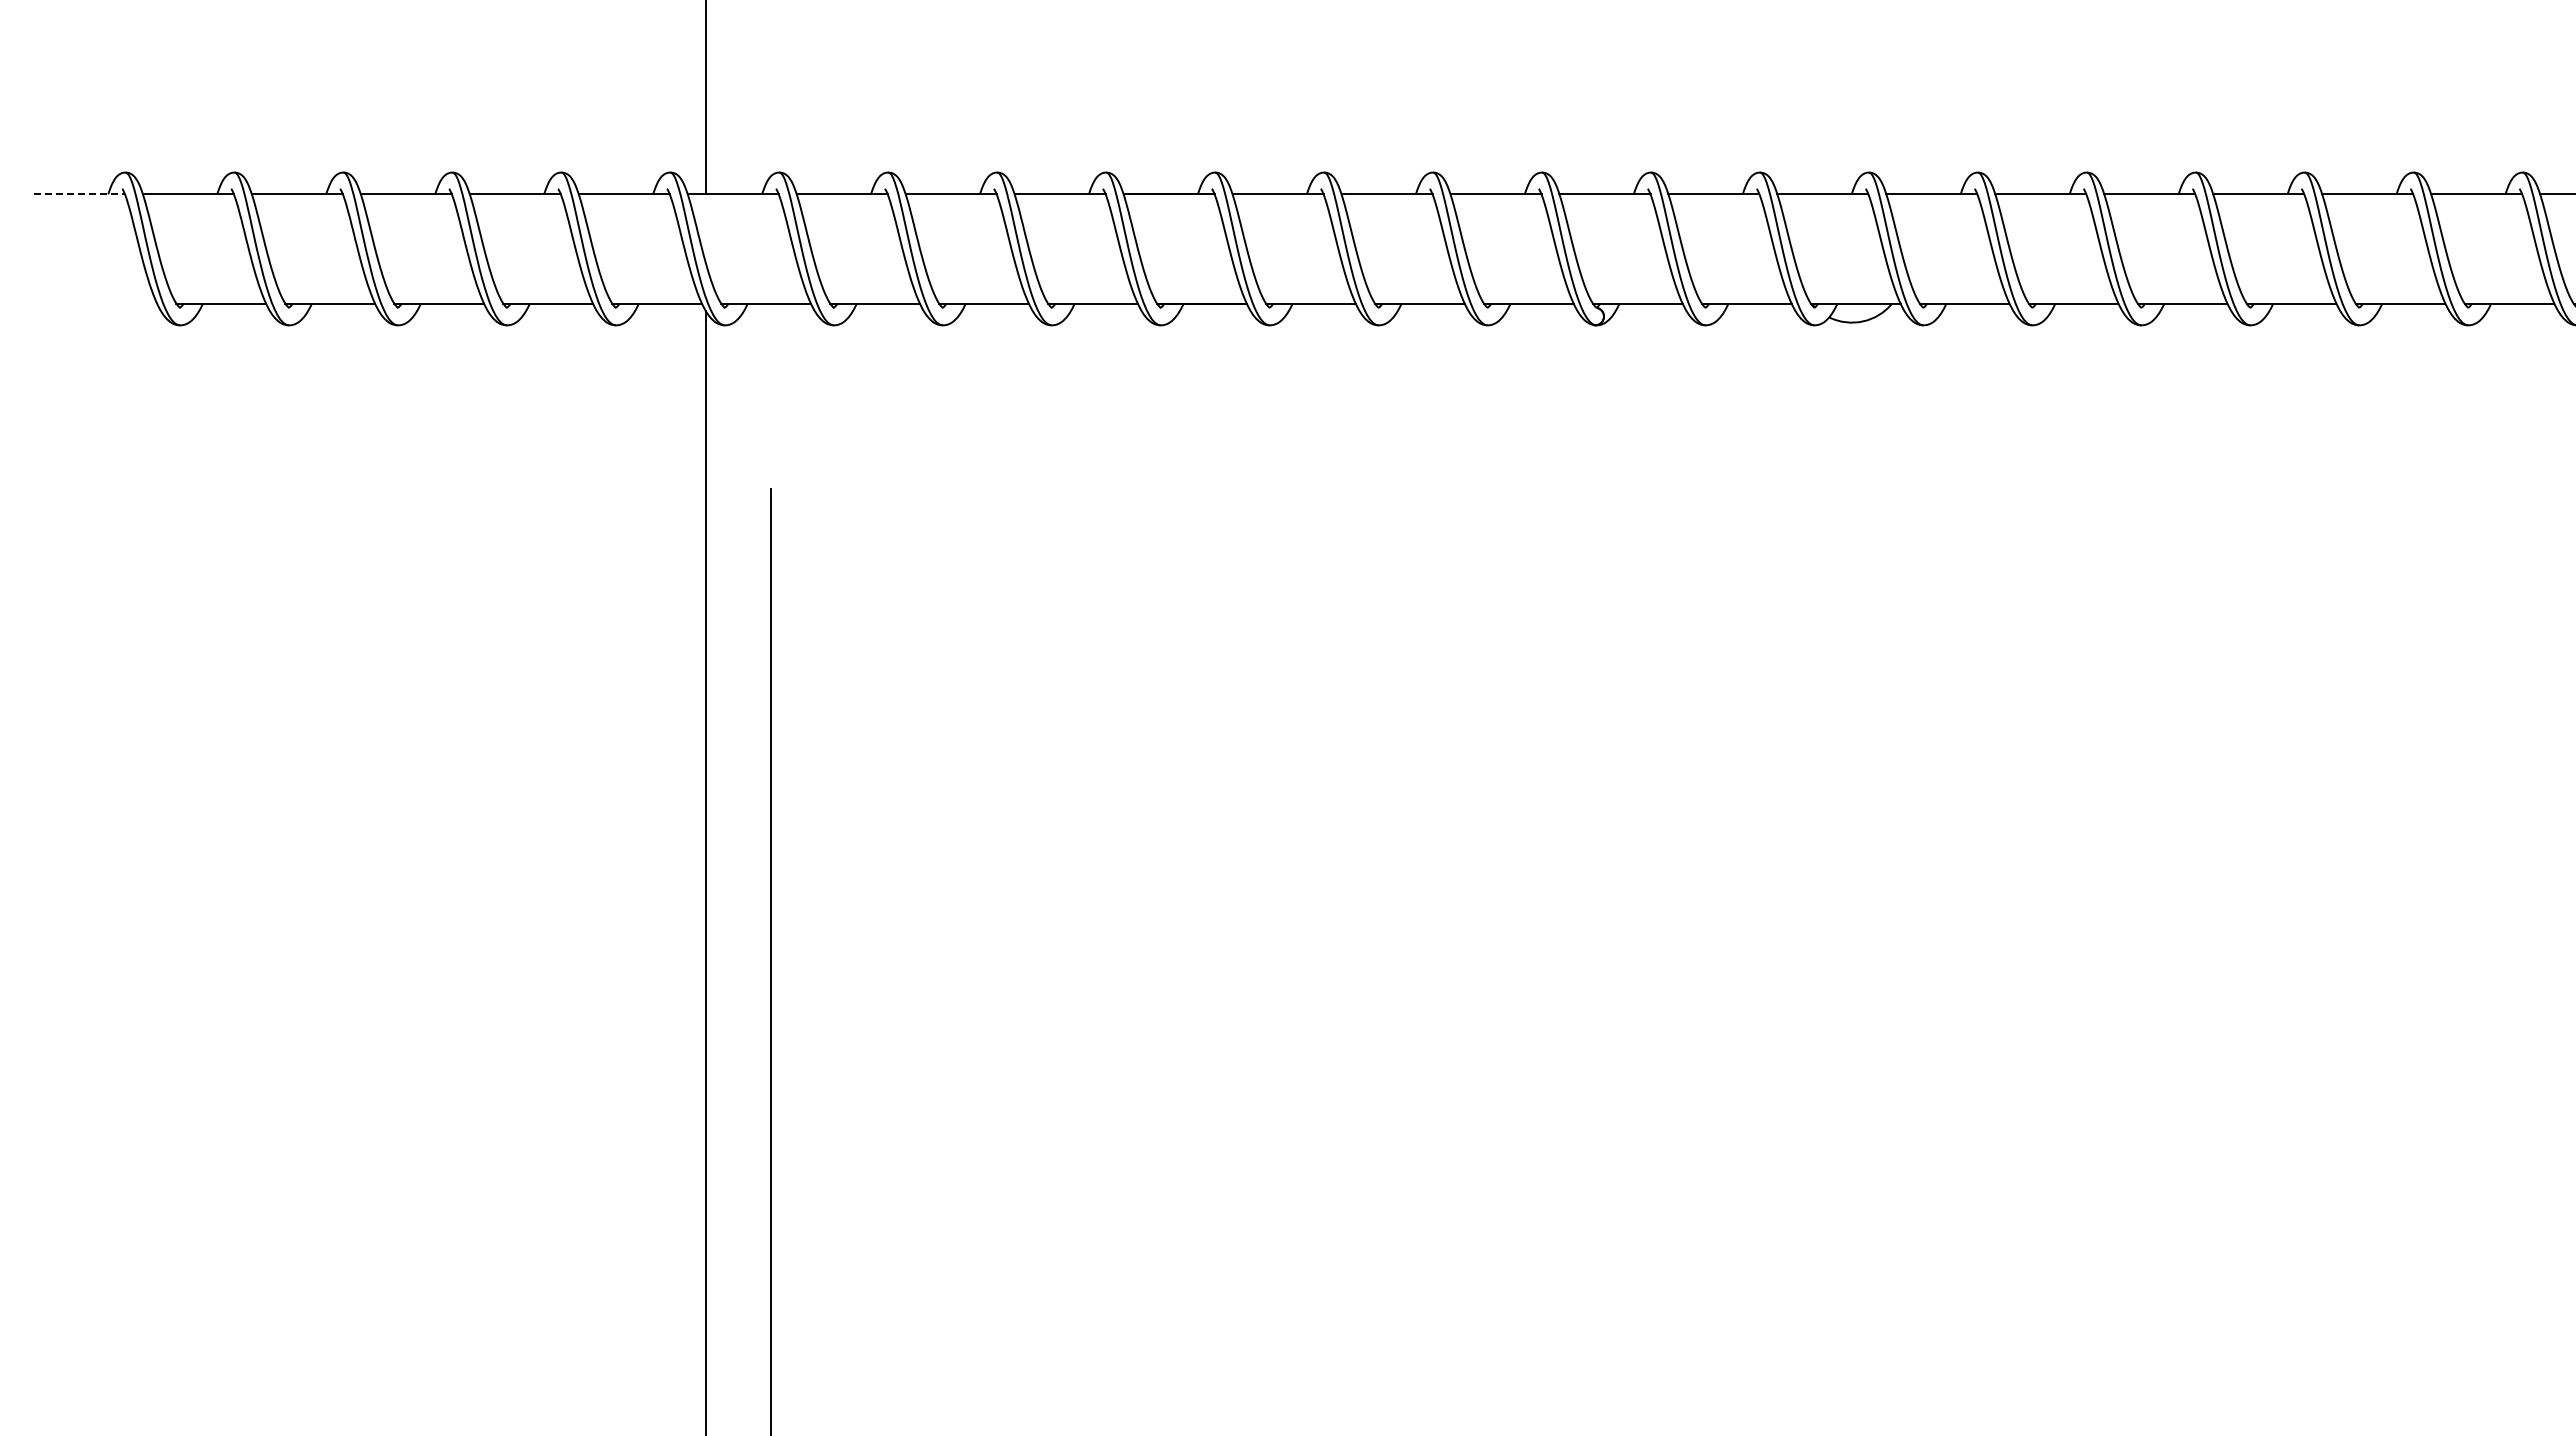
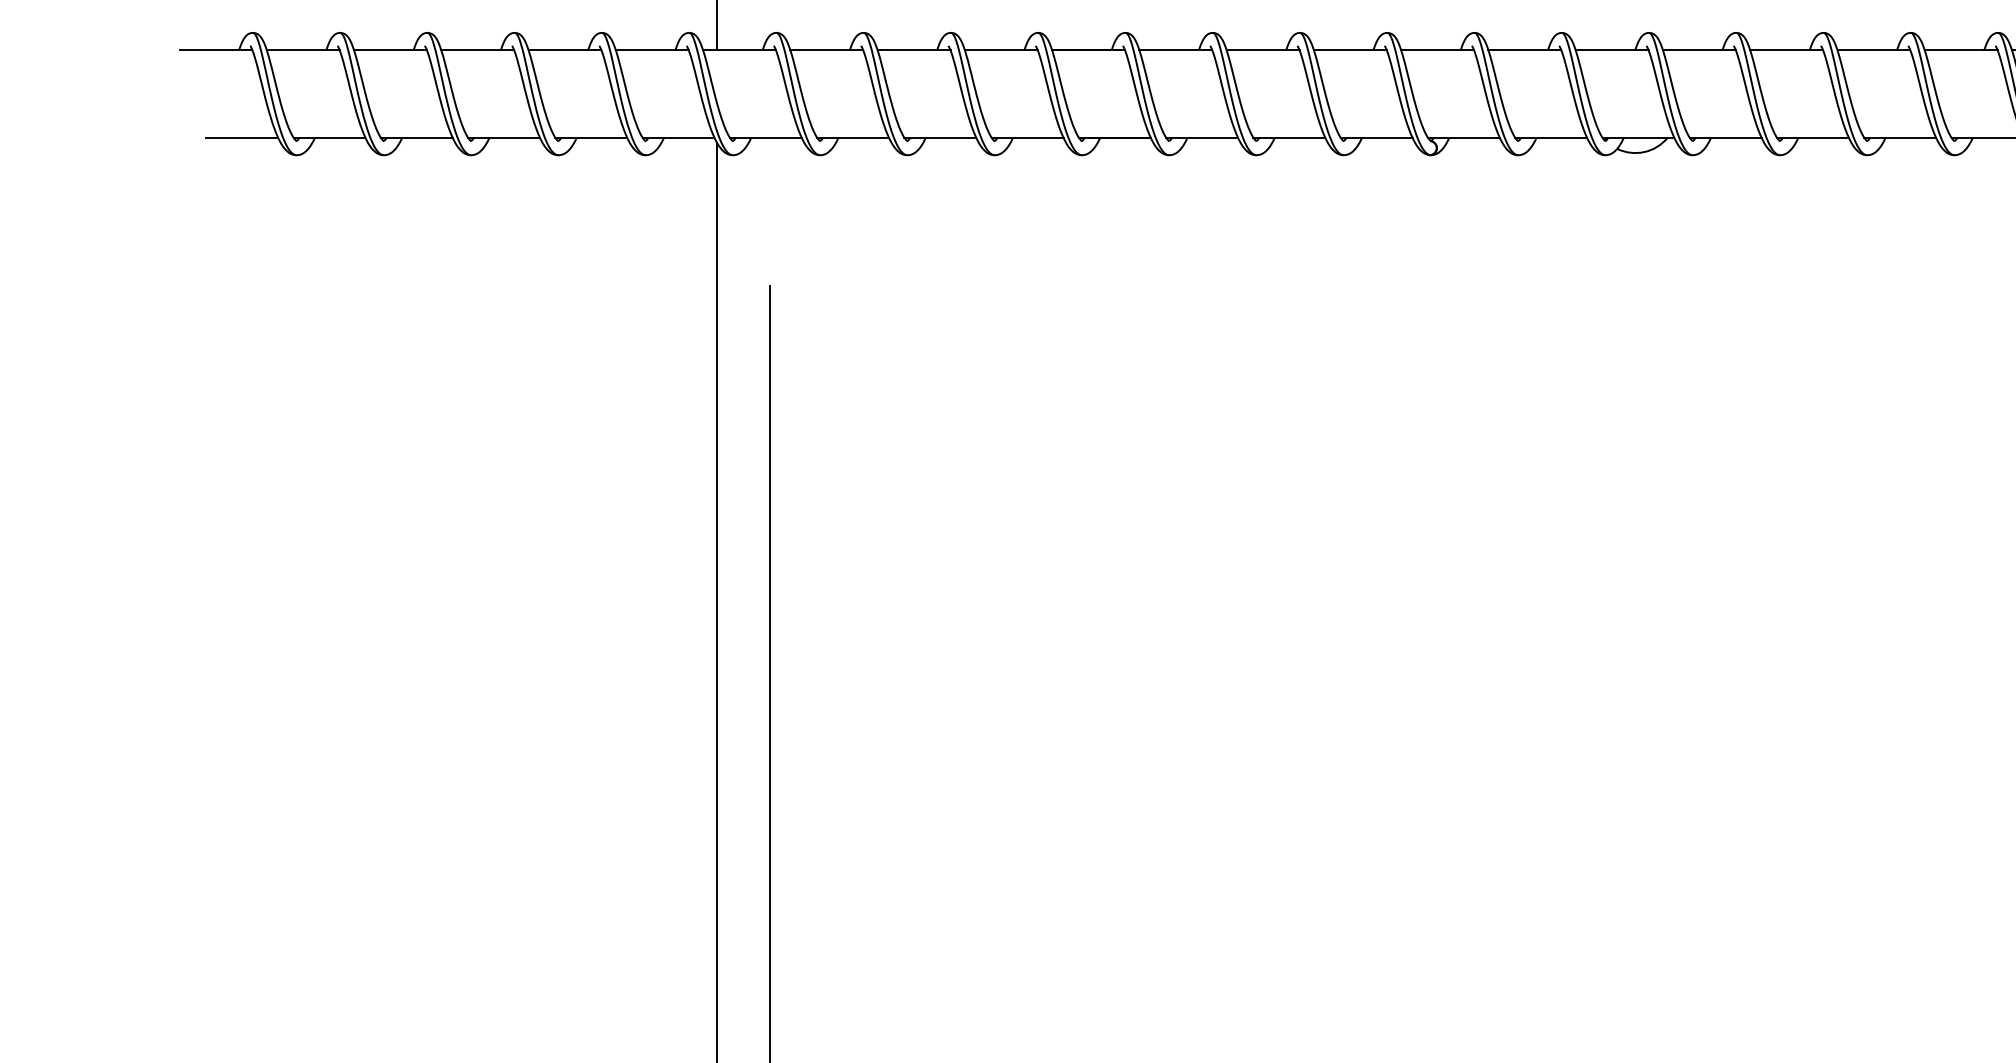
line: (79, 194) -> (216, 50), dashed -> solid
line: (112, 303) -> (242, 137), added

